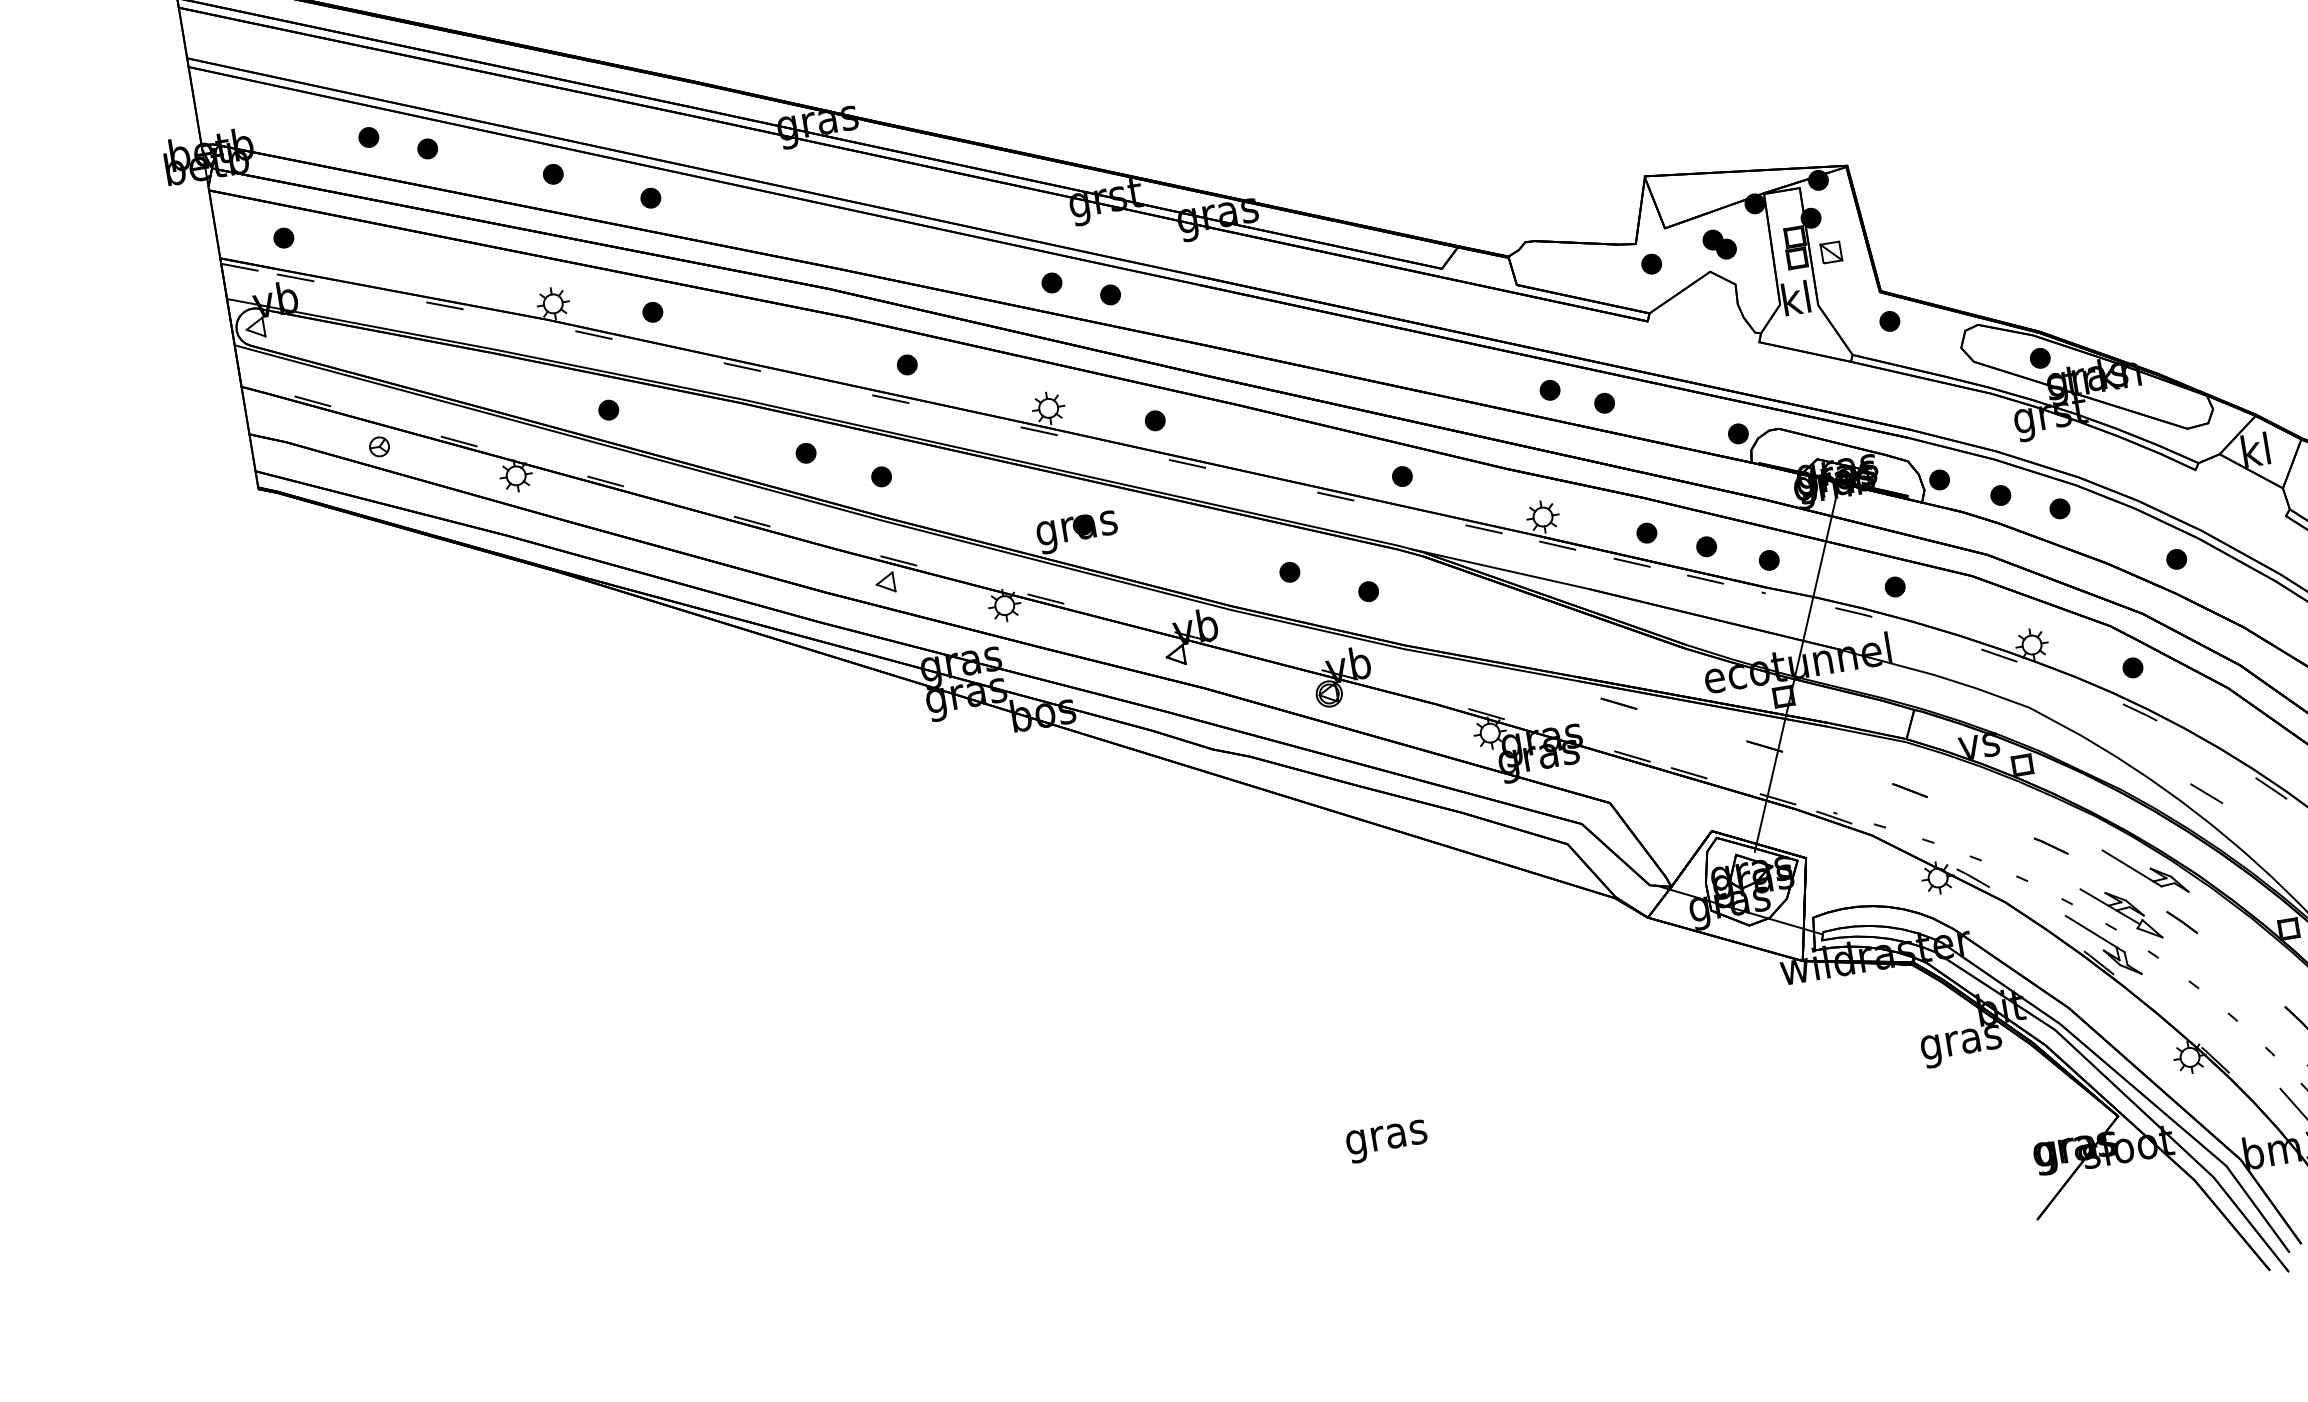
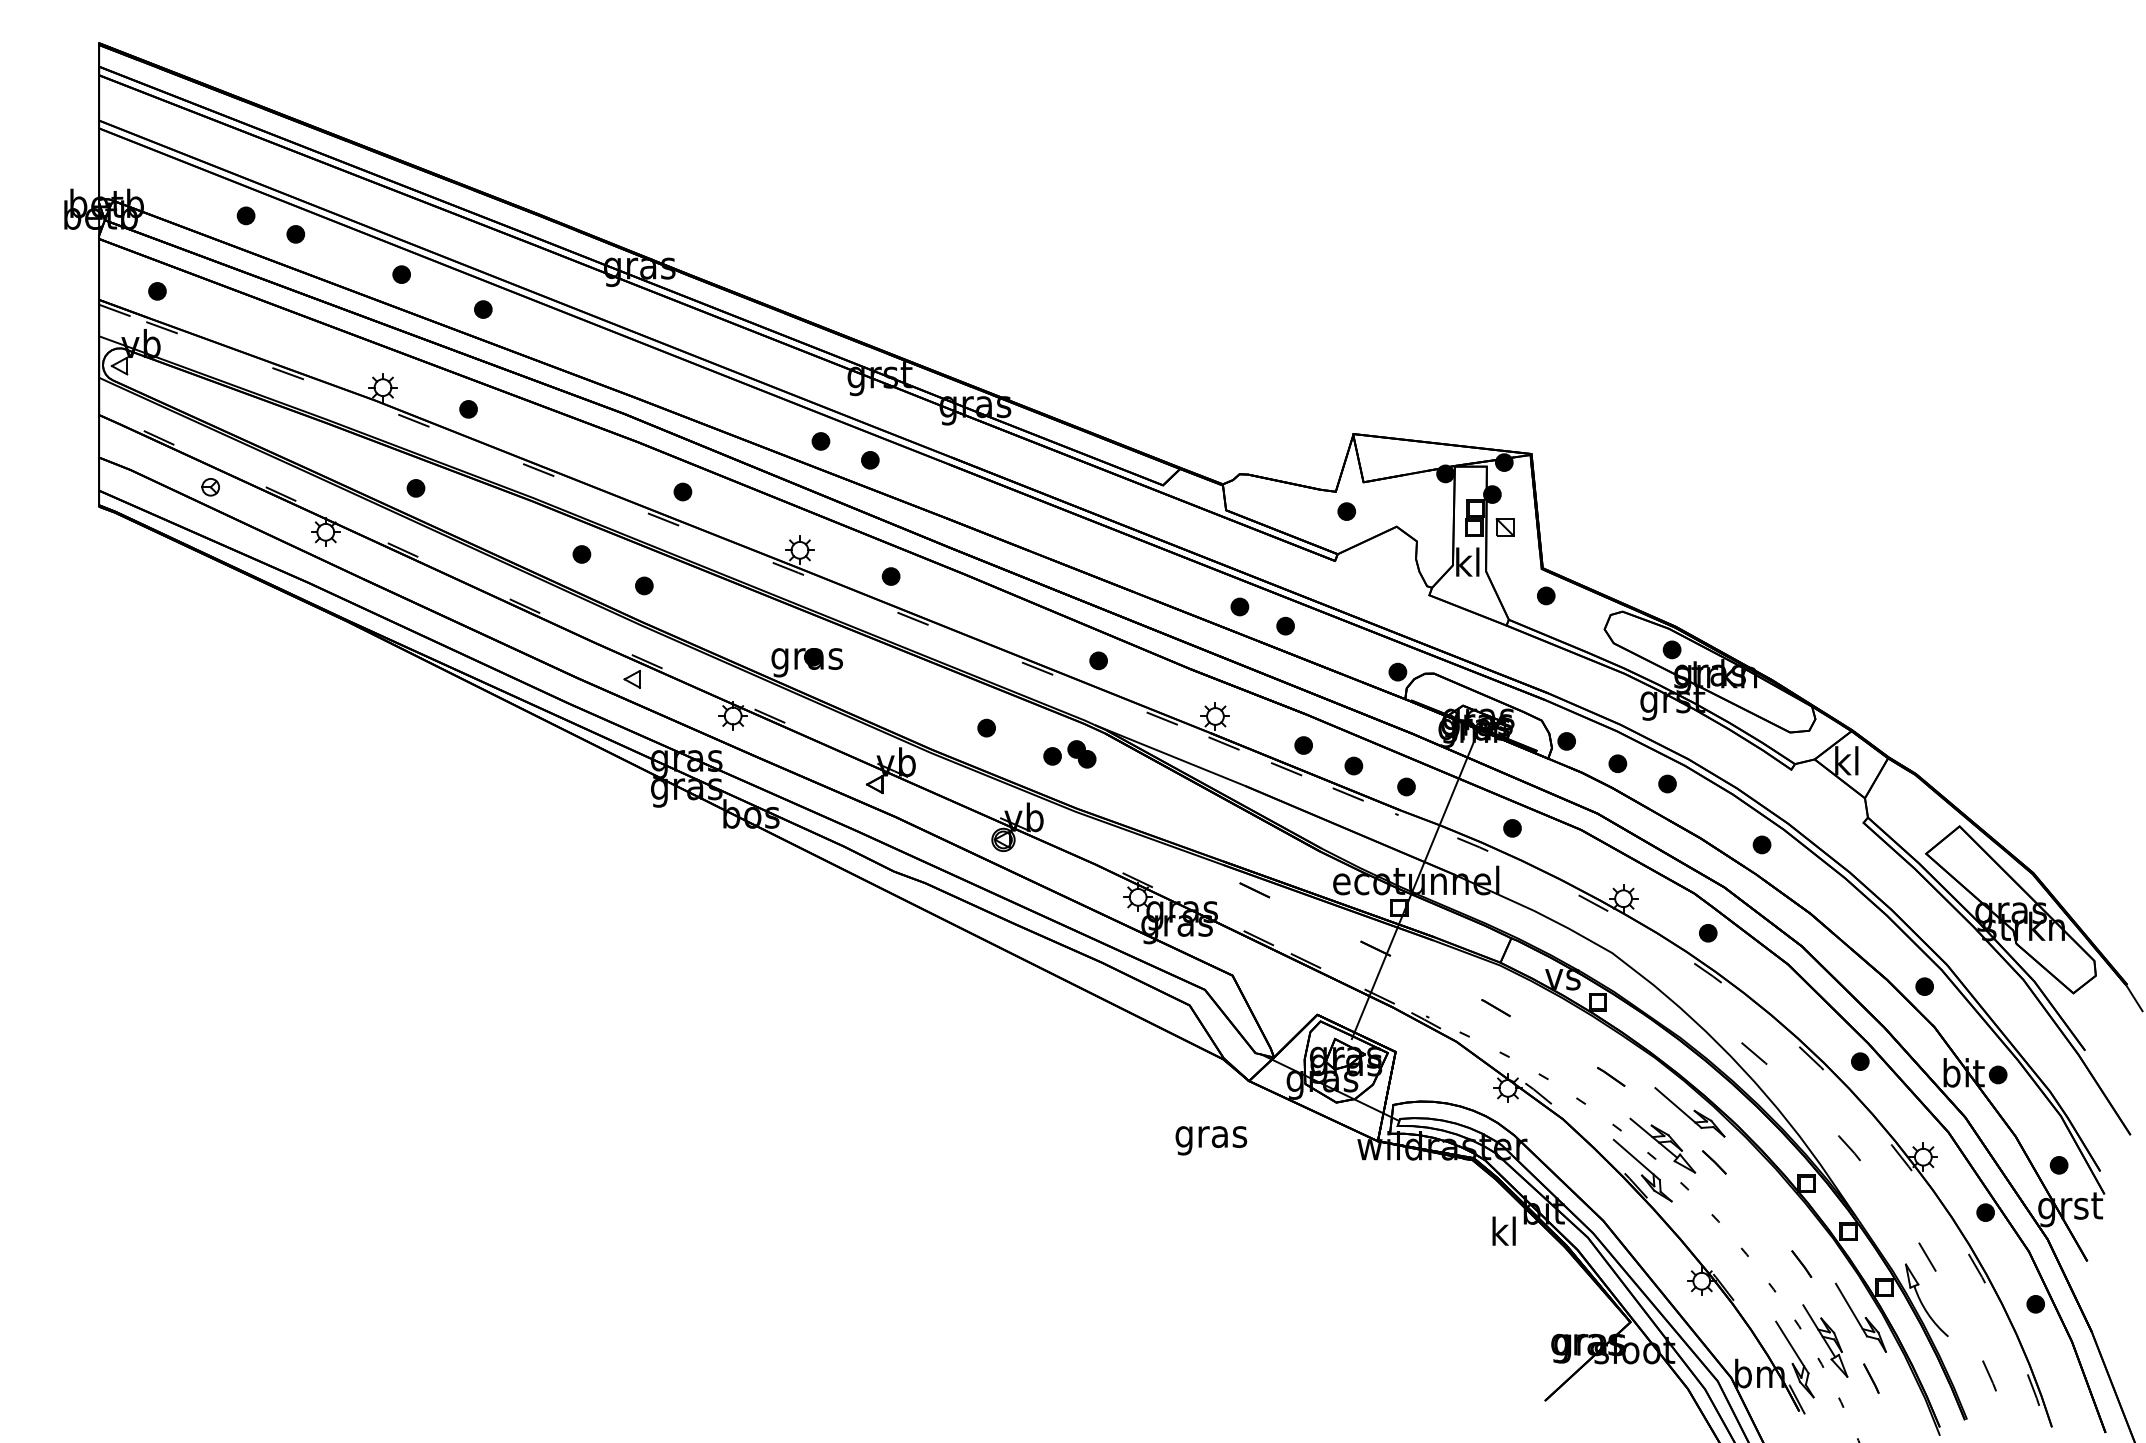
part: (1719, 244) -> (1081, 754), moved
text: (1961, 1041) -> (1504, 1234), gras -> kl
text: (1387, 1141) -> (1211, 1140), moved

